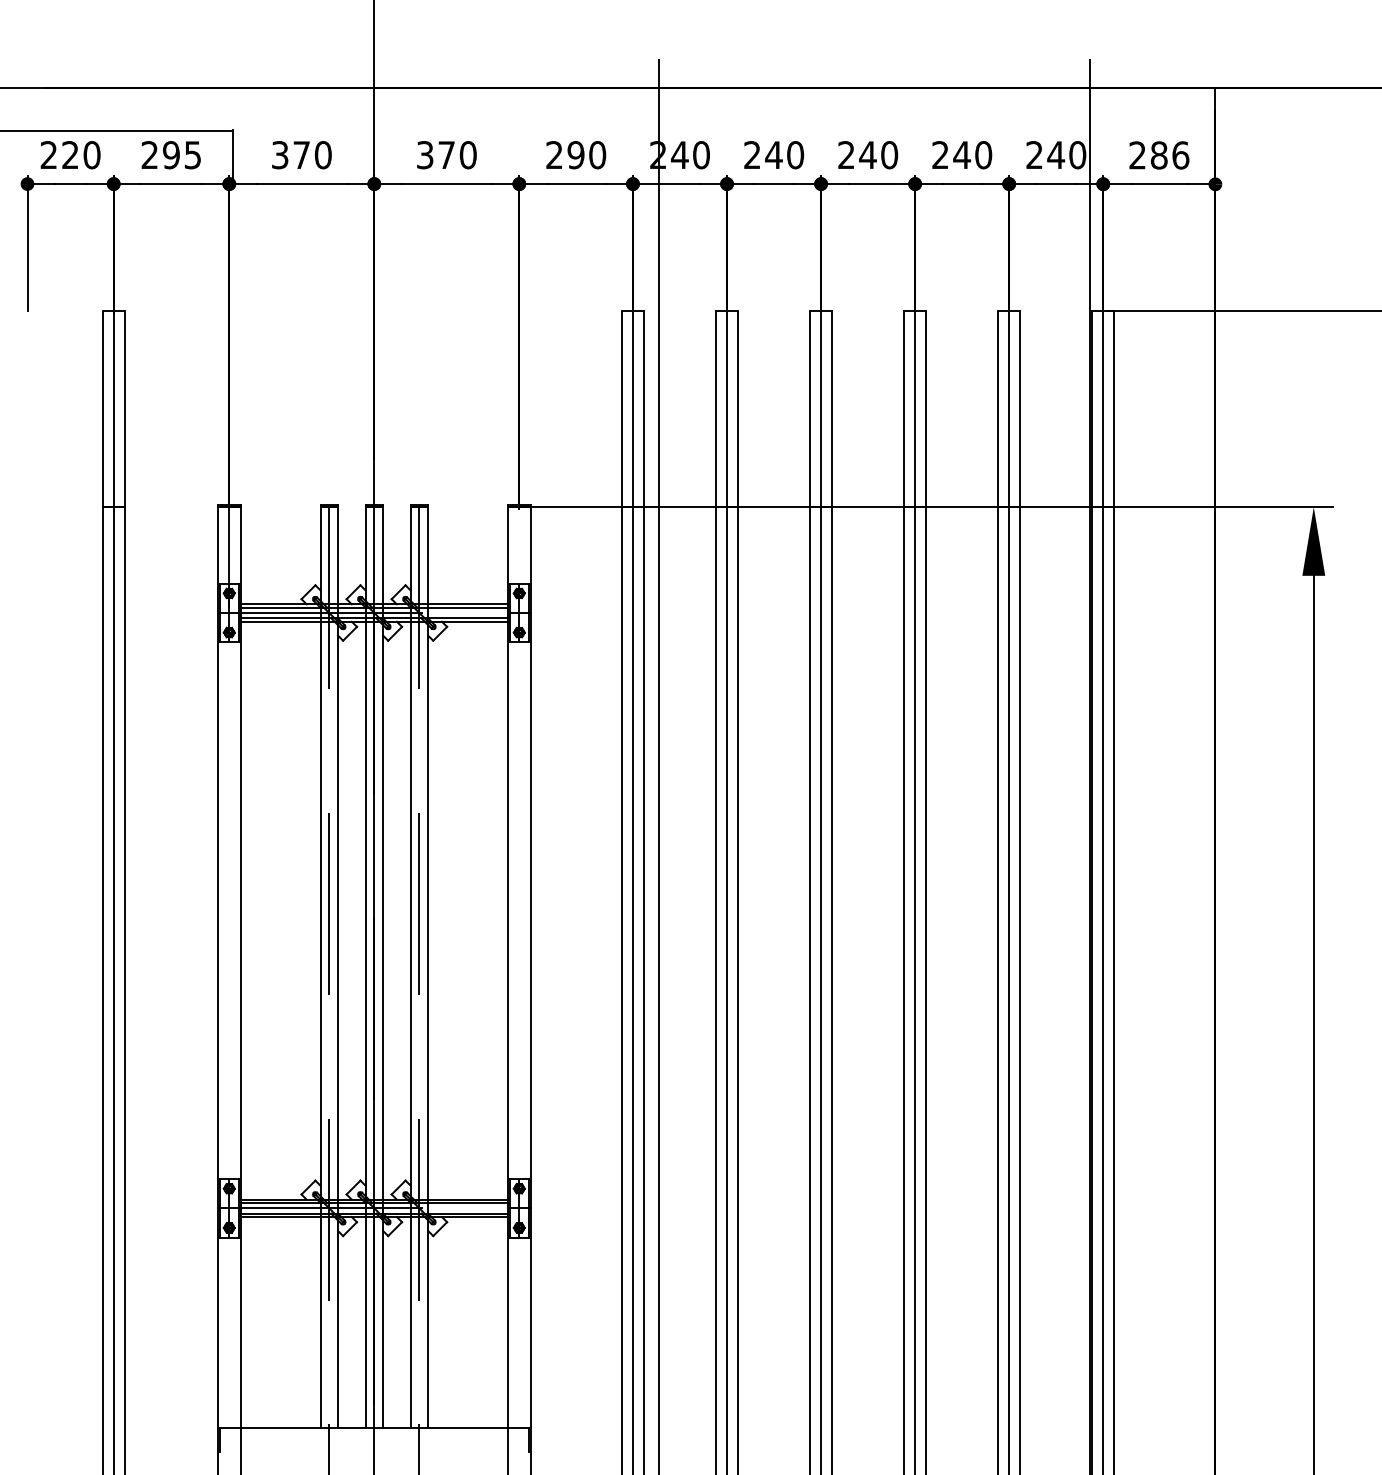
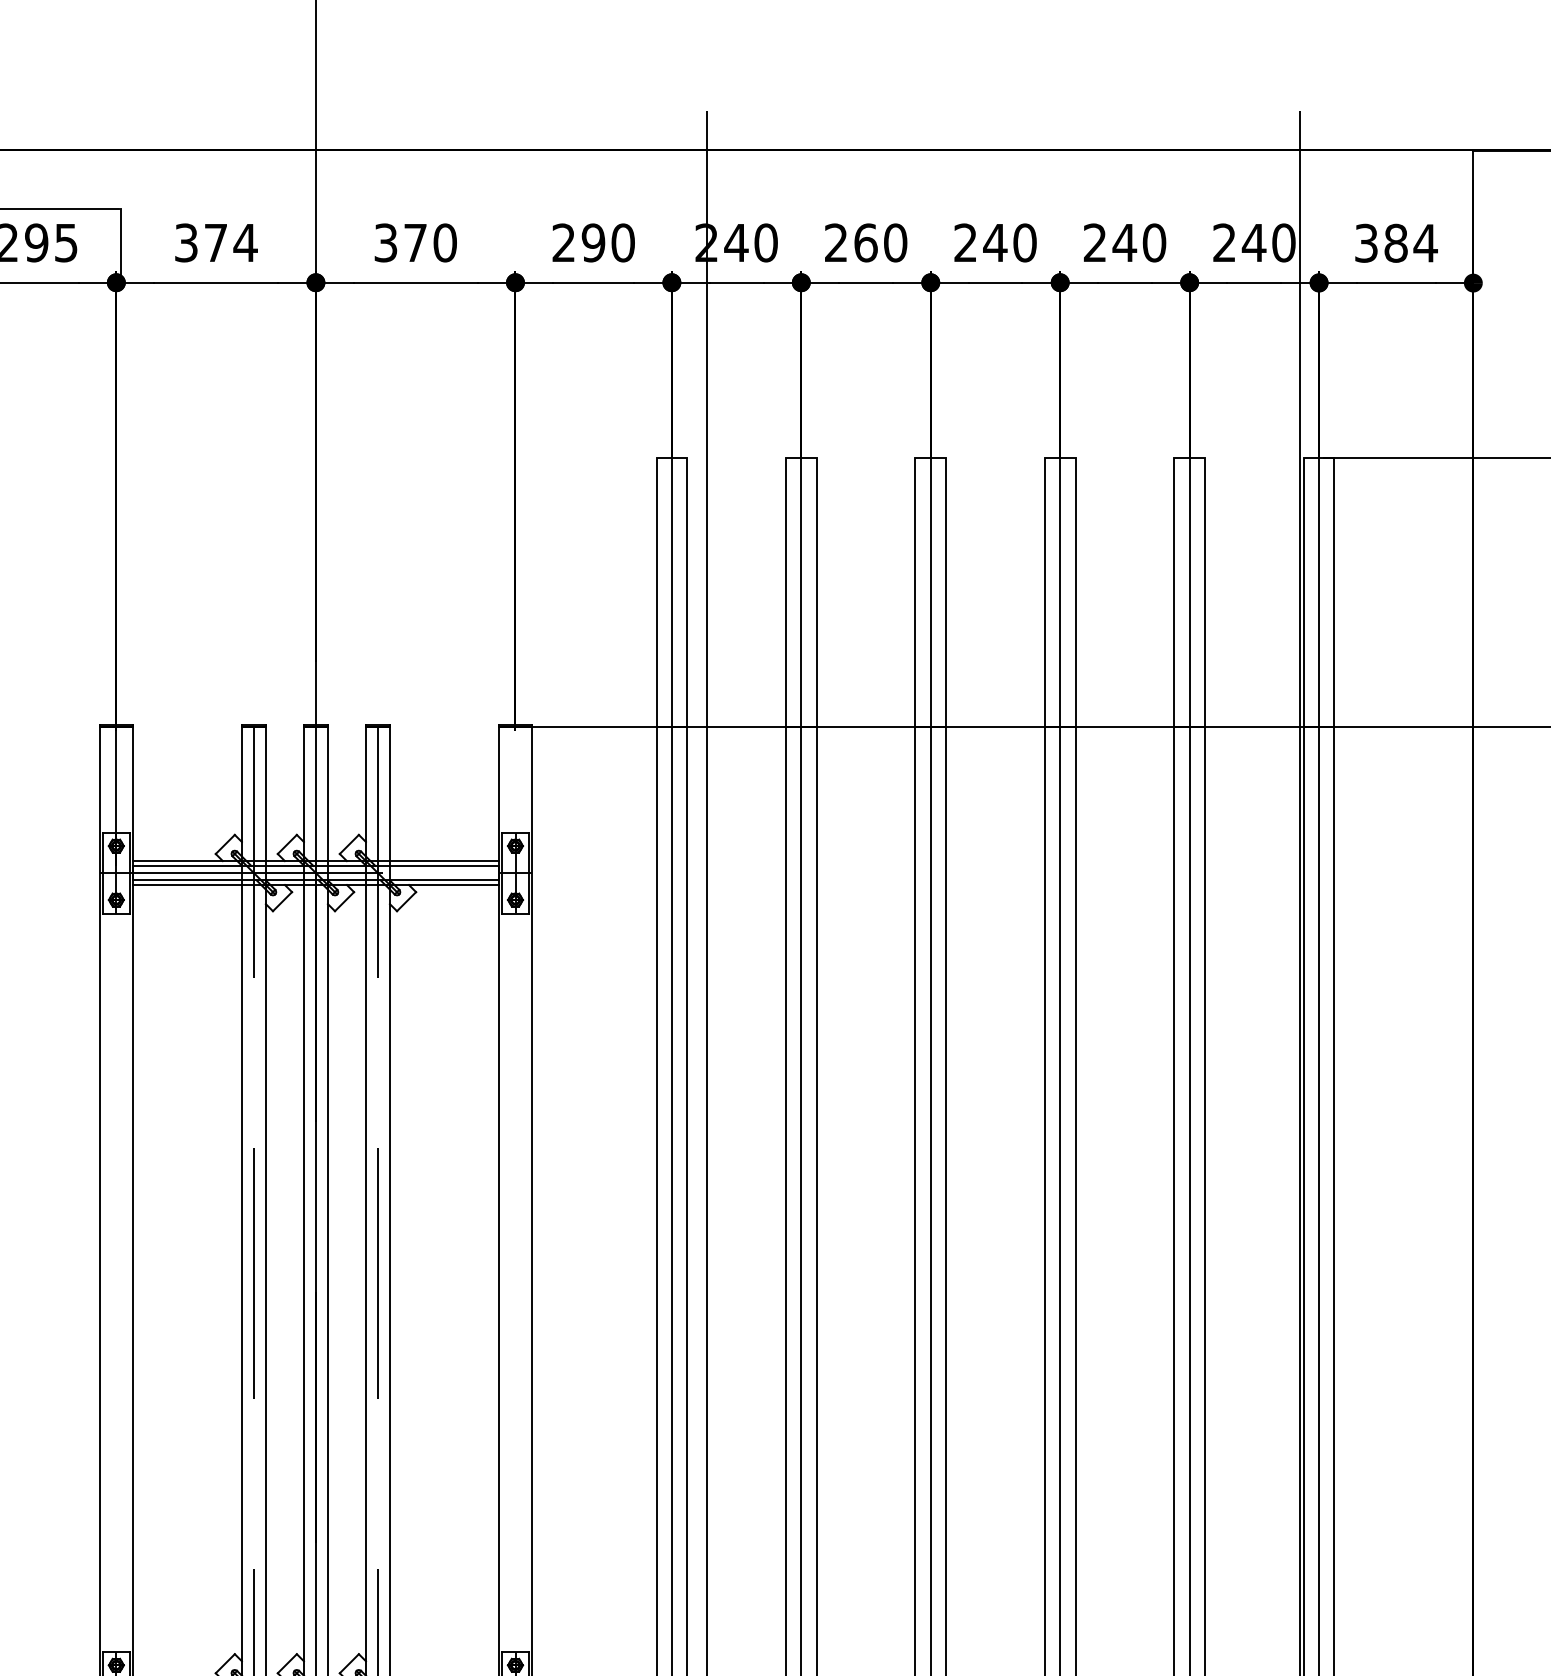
text: (323, 155) -> (245, 243), 370 -> 374
text: (773, 155) -> (865, 243), 240 -> 260
text: (1159, 155) -> (1396, 243), 286 -> 384

